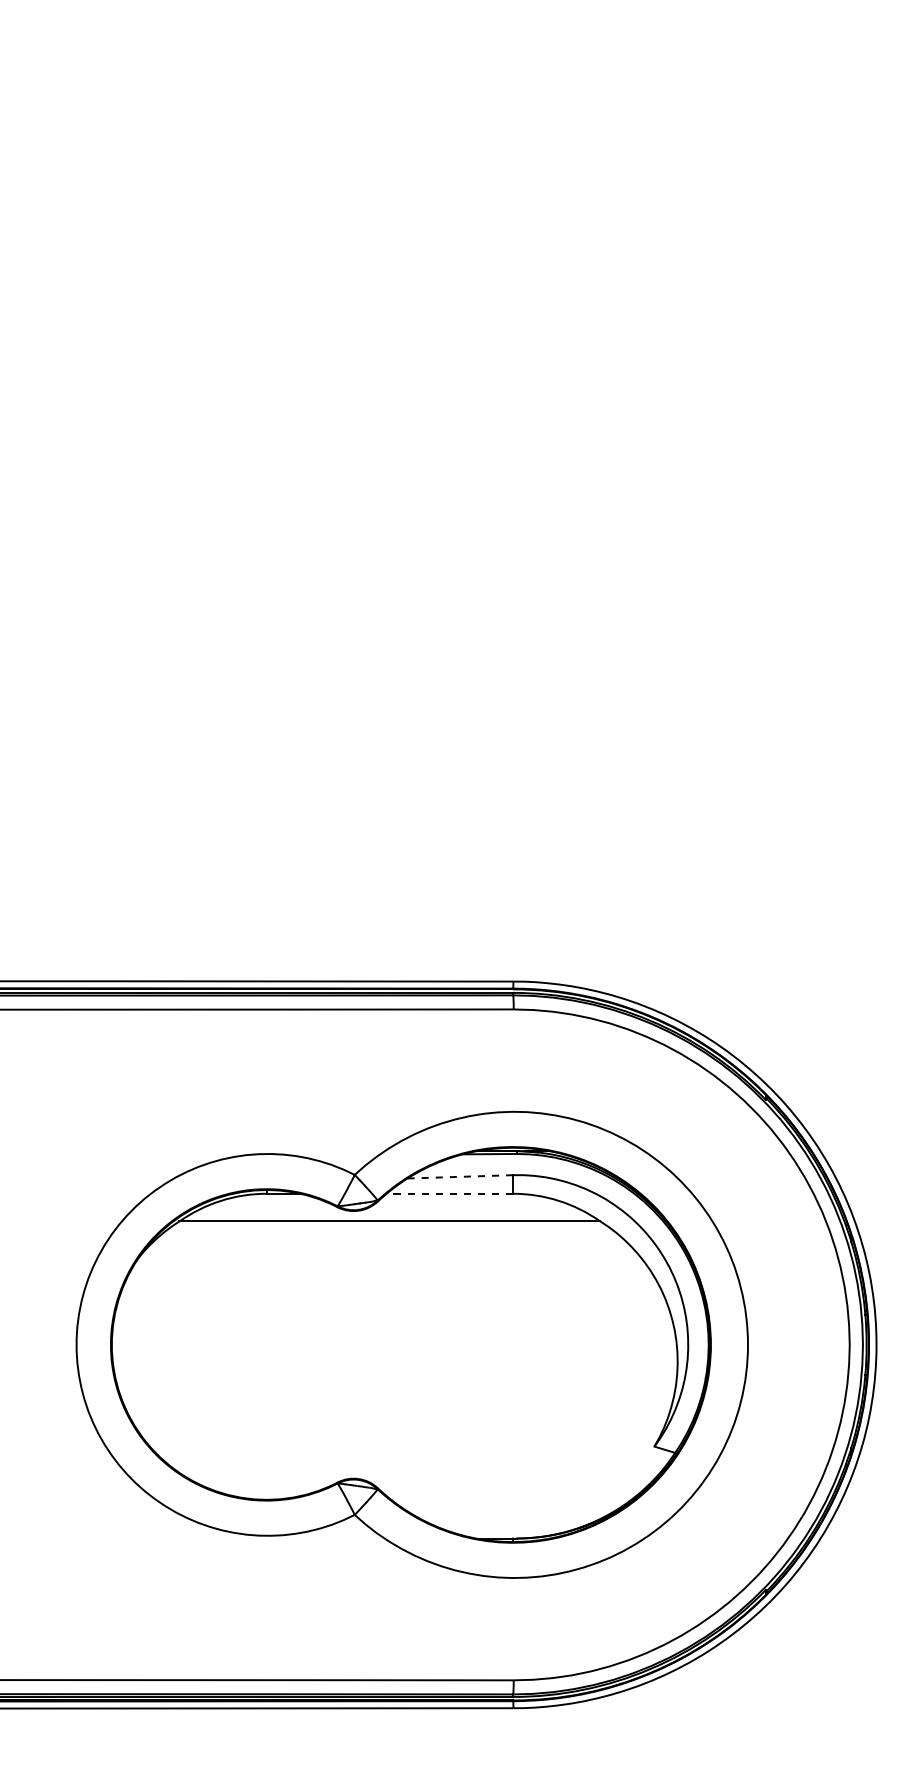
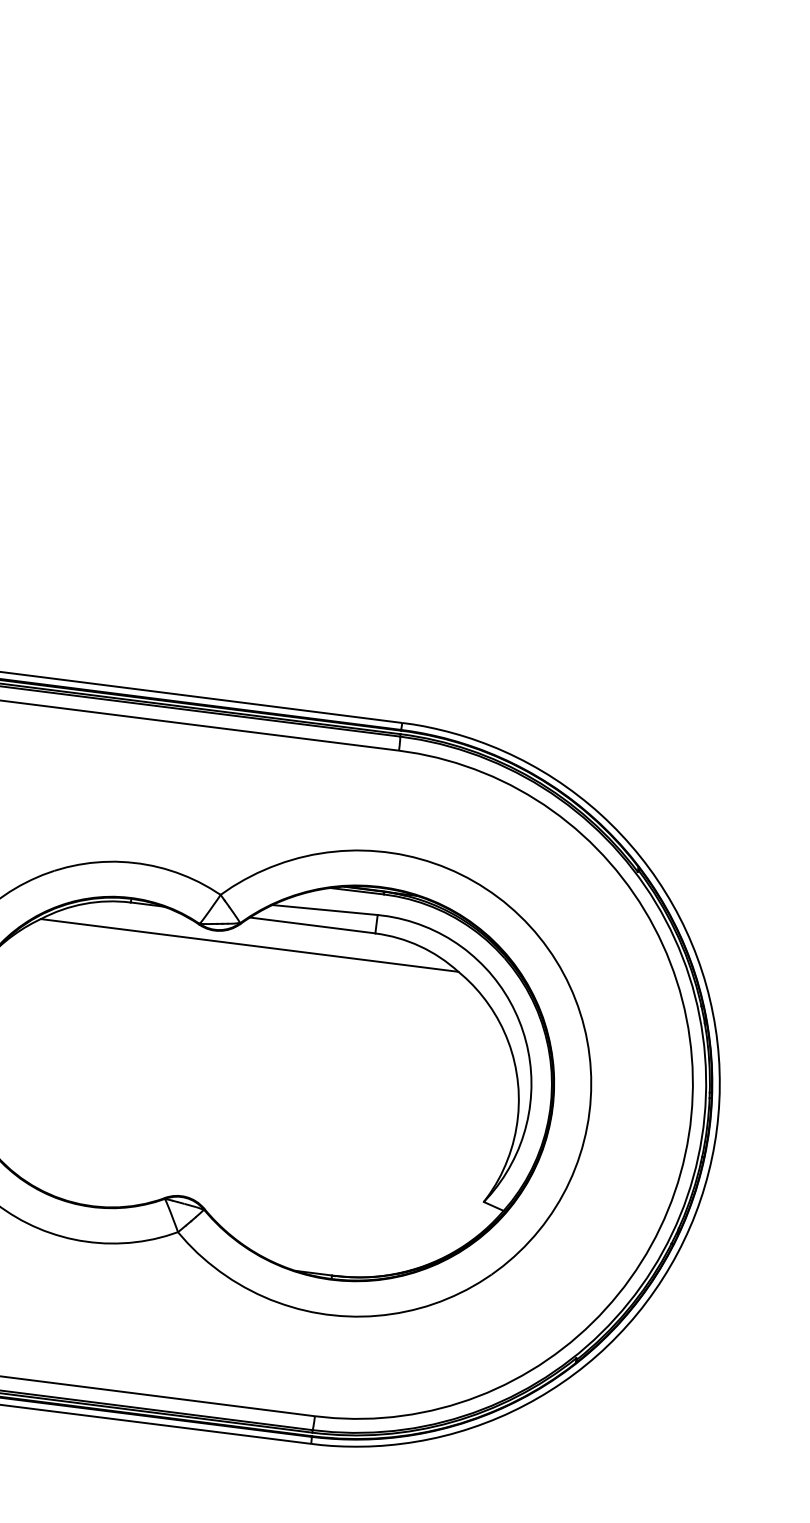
line: (460, 1176) -> (325, 909), dashed -> solid
line: (449, 1193) -> (312, 925), dashed -> solid

